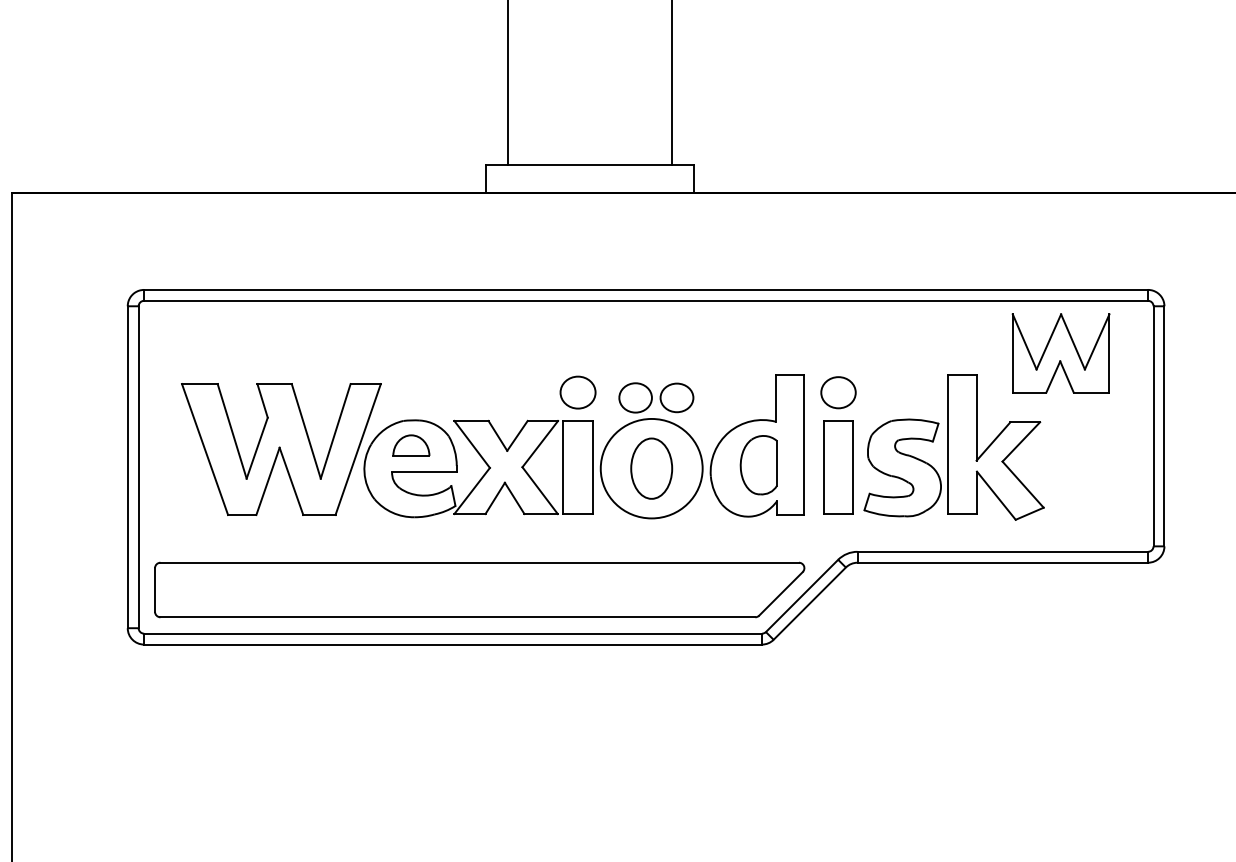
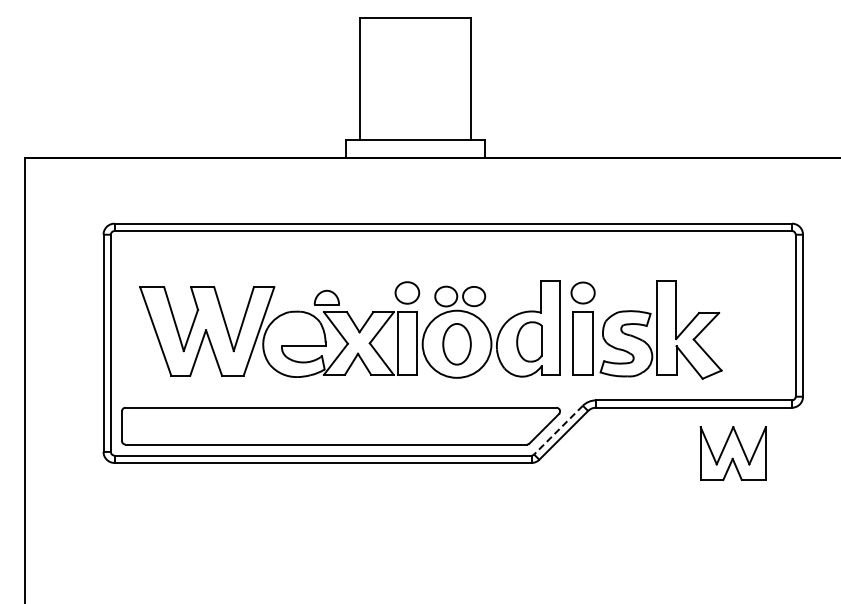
part: (1059, 353) -> (732, 453), moved
part: (410, 445) -> (326, 297), moved
line: (802, 596) -> (558, 430), solid -> dashed

